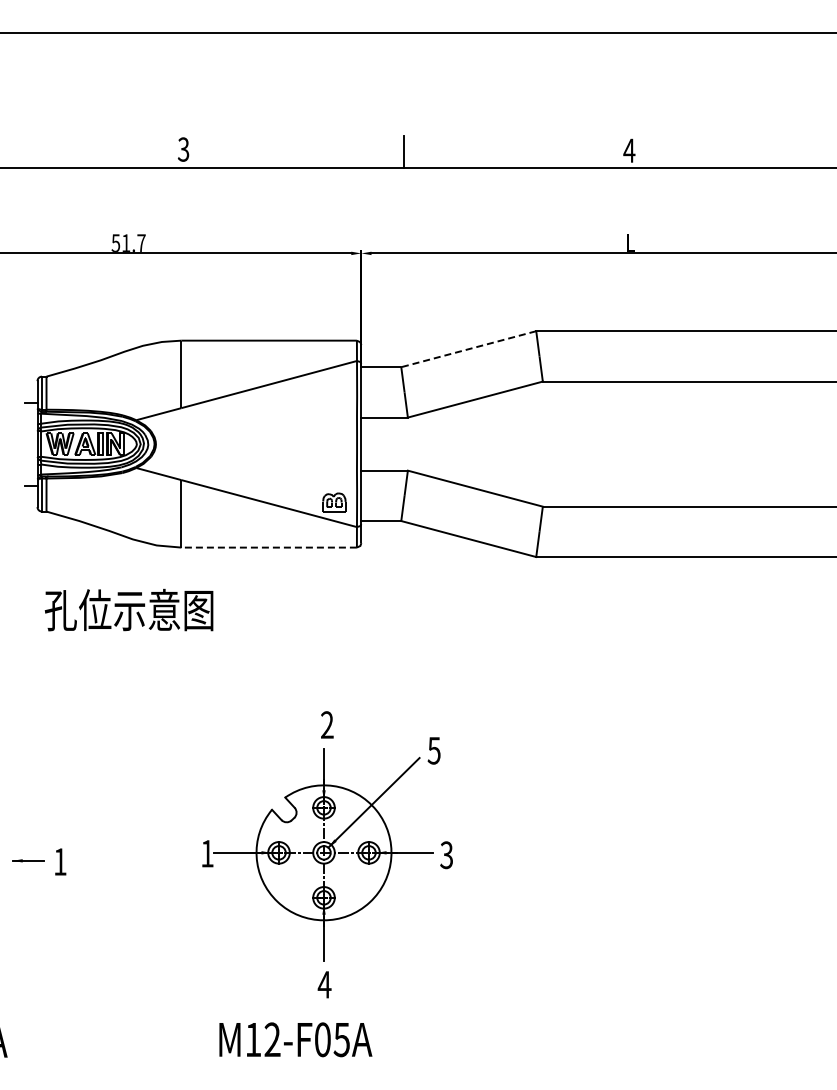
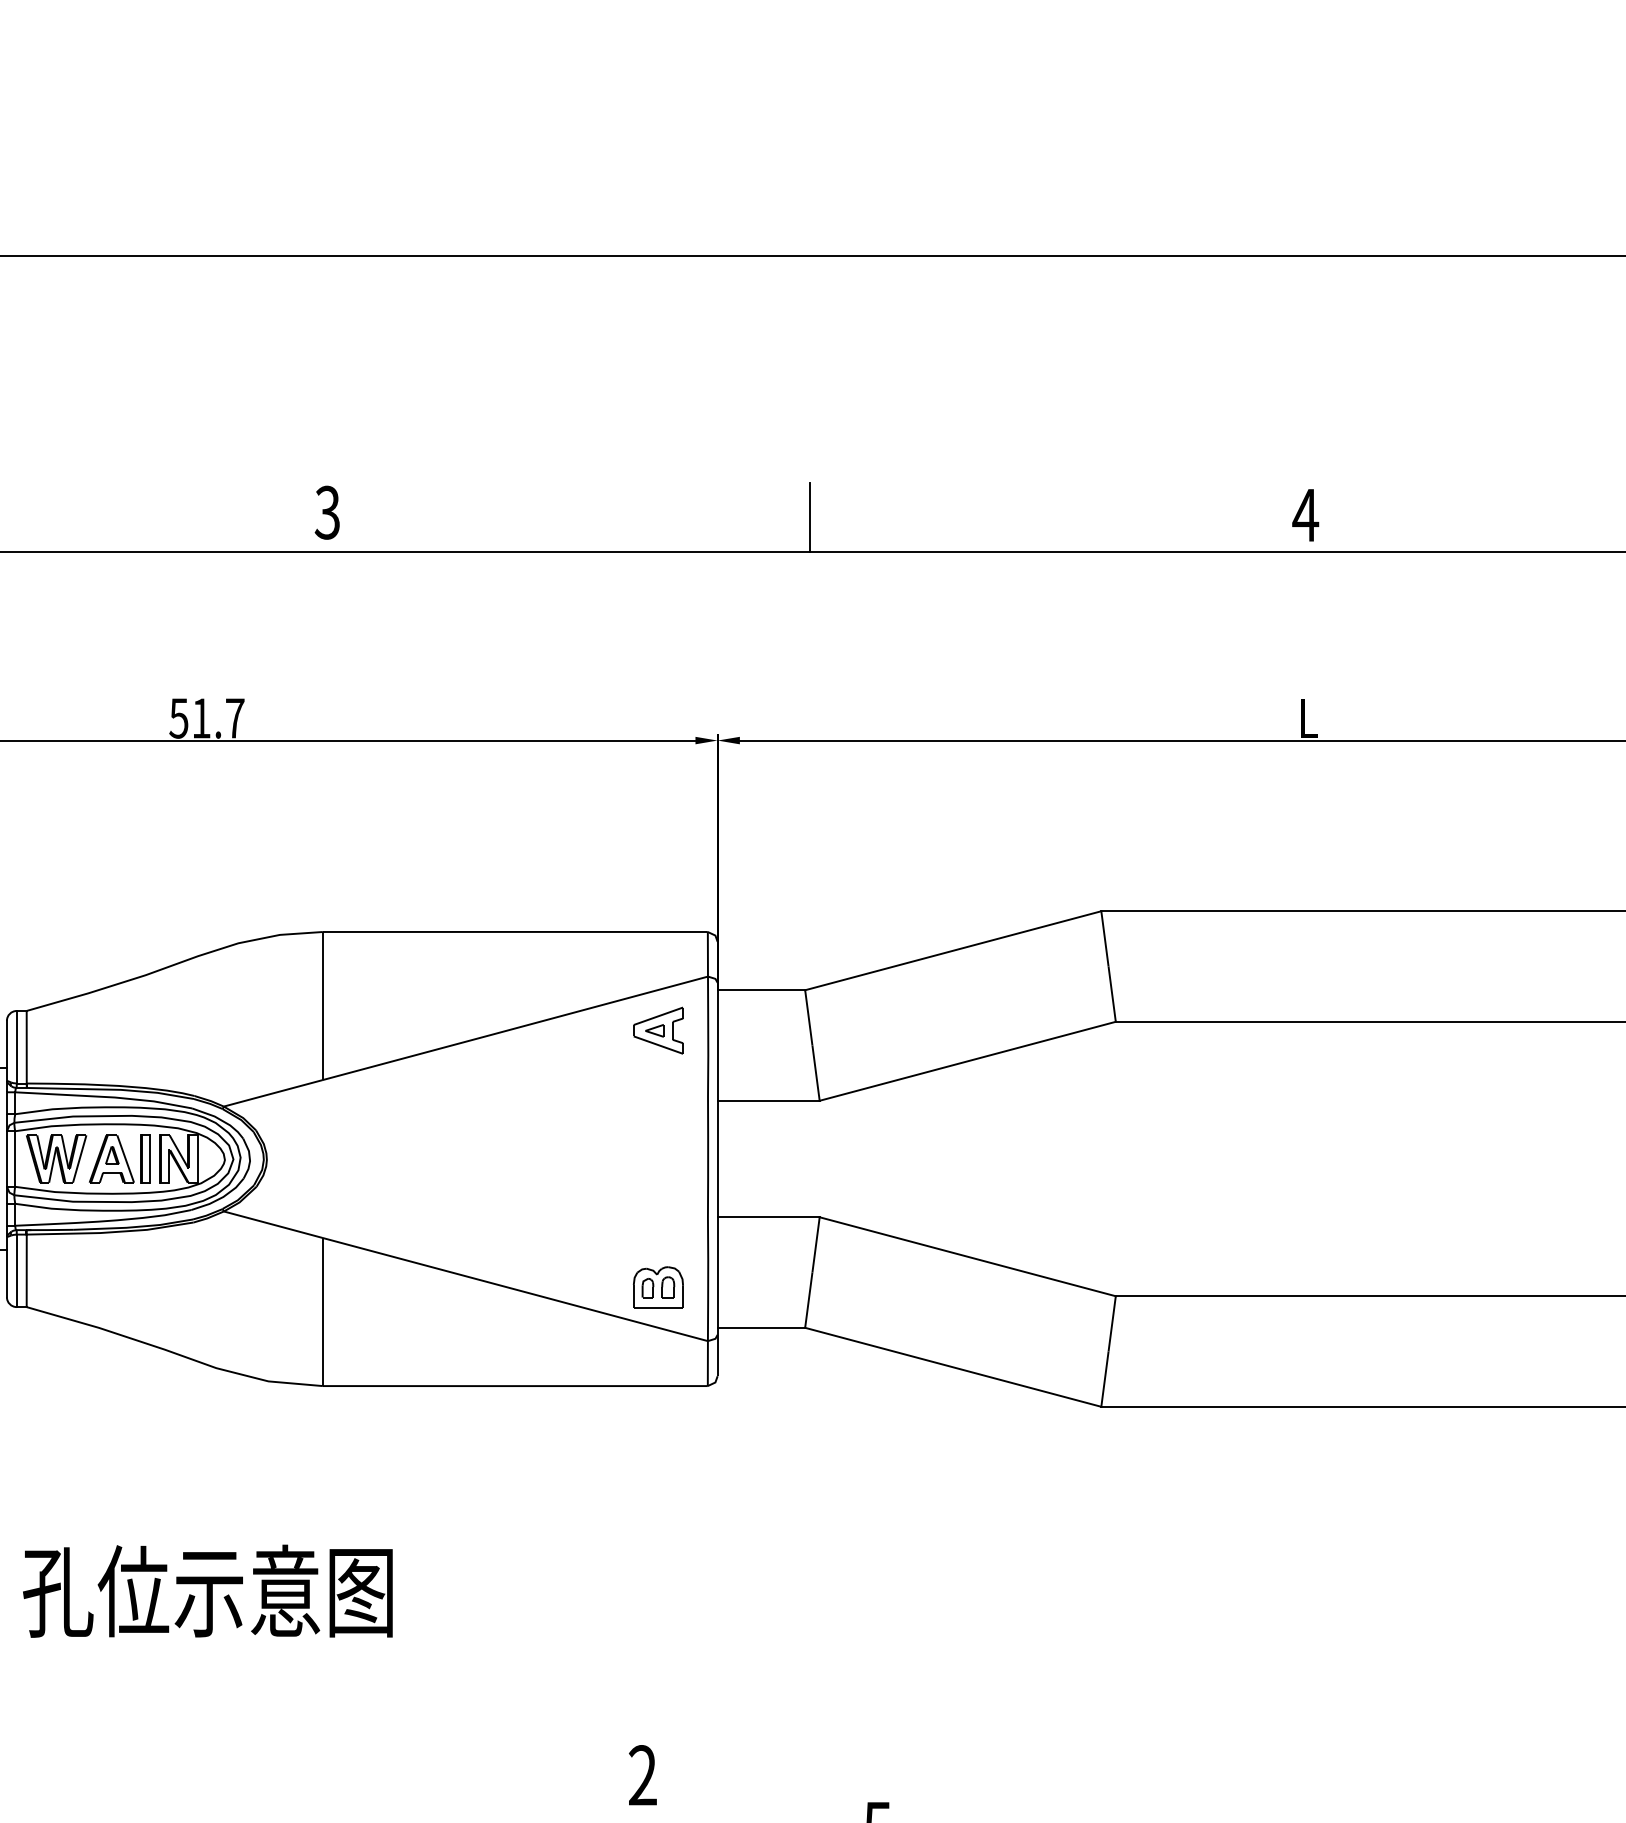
line: (468, 349) -> (952, 951), dashed -> solid
part: (334, 385) -> (658, 1030), added
line: (268, 547) -> (513, 1385), dashed -> solid
text: (128, 609) -> (206, 1589), moved

